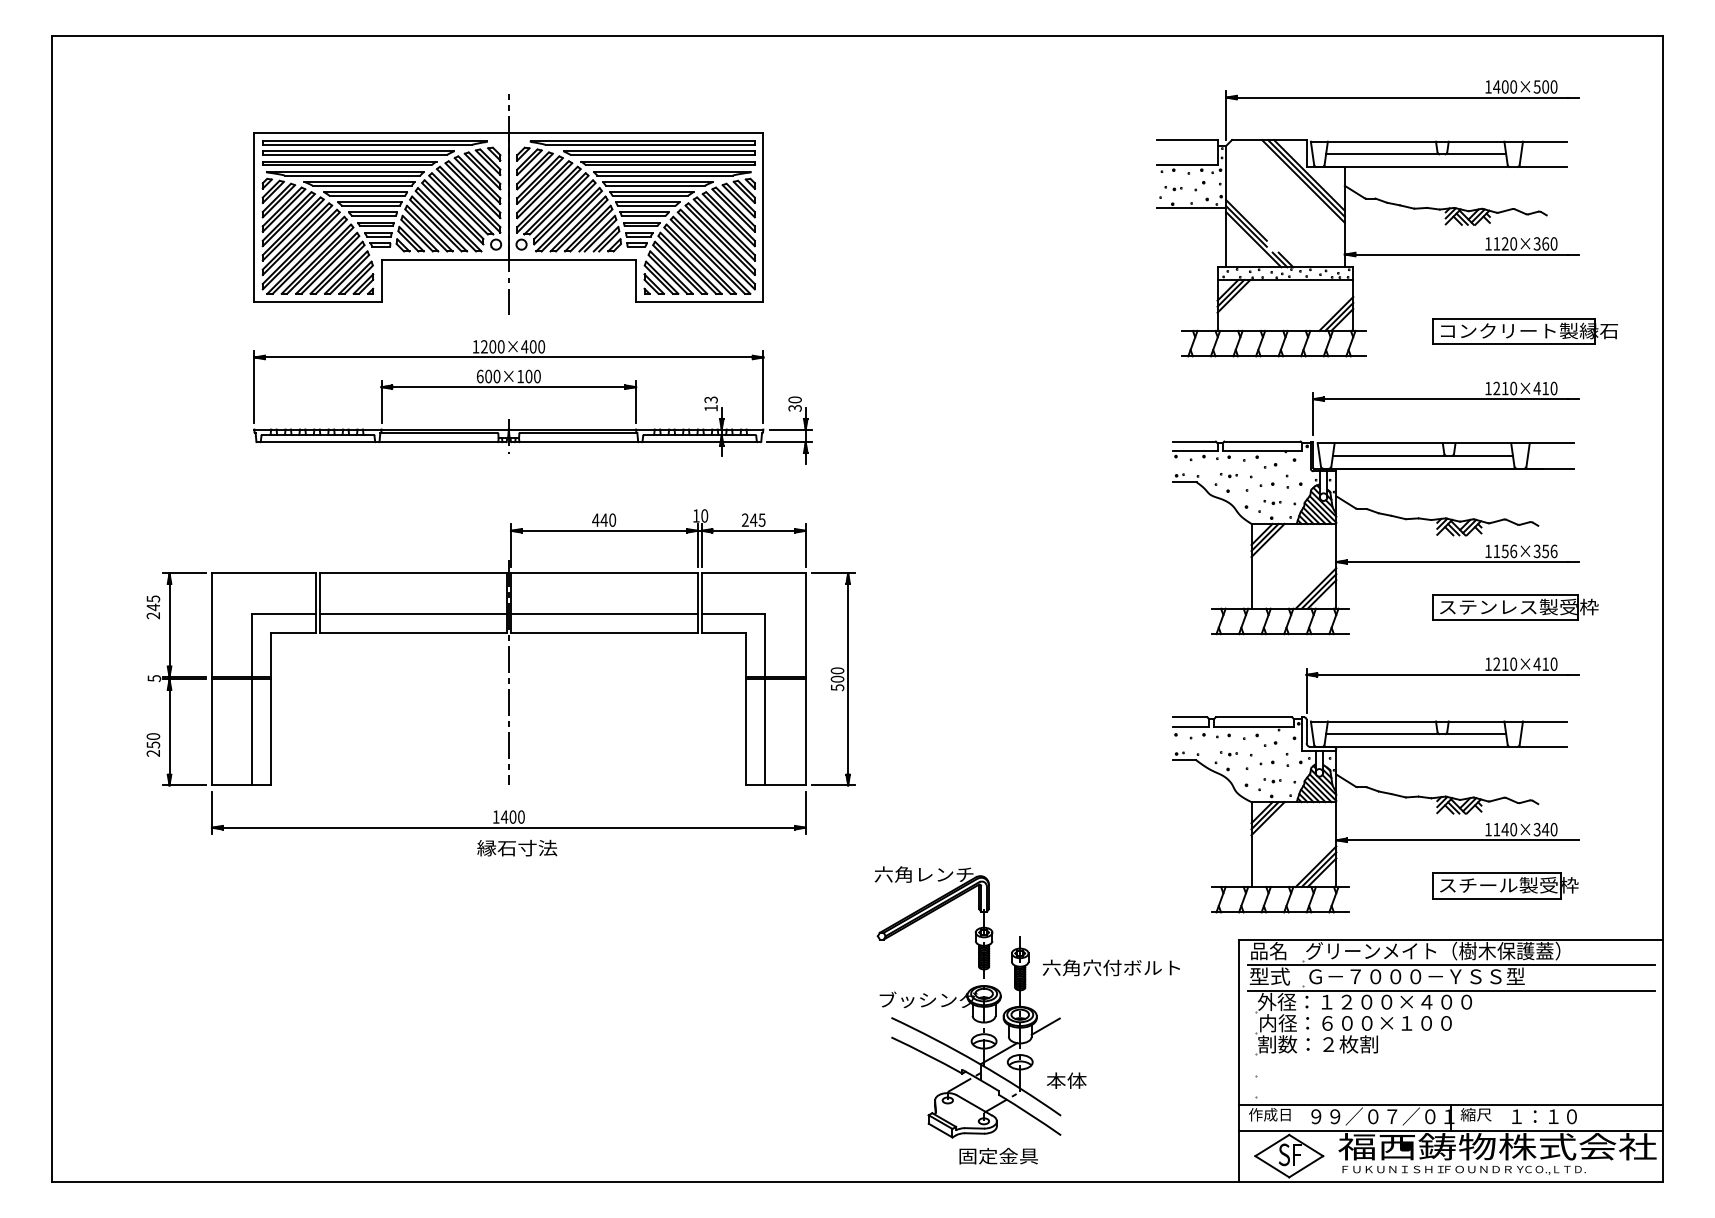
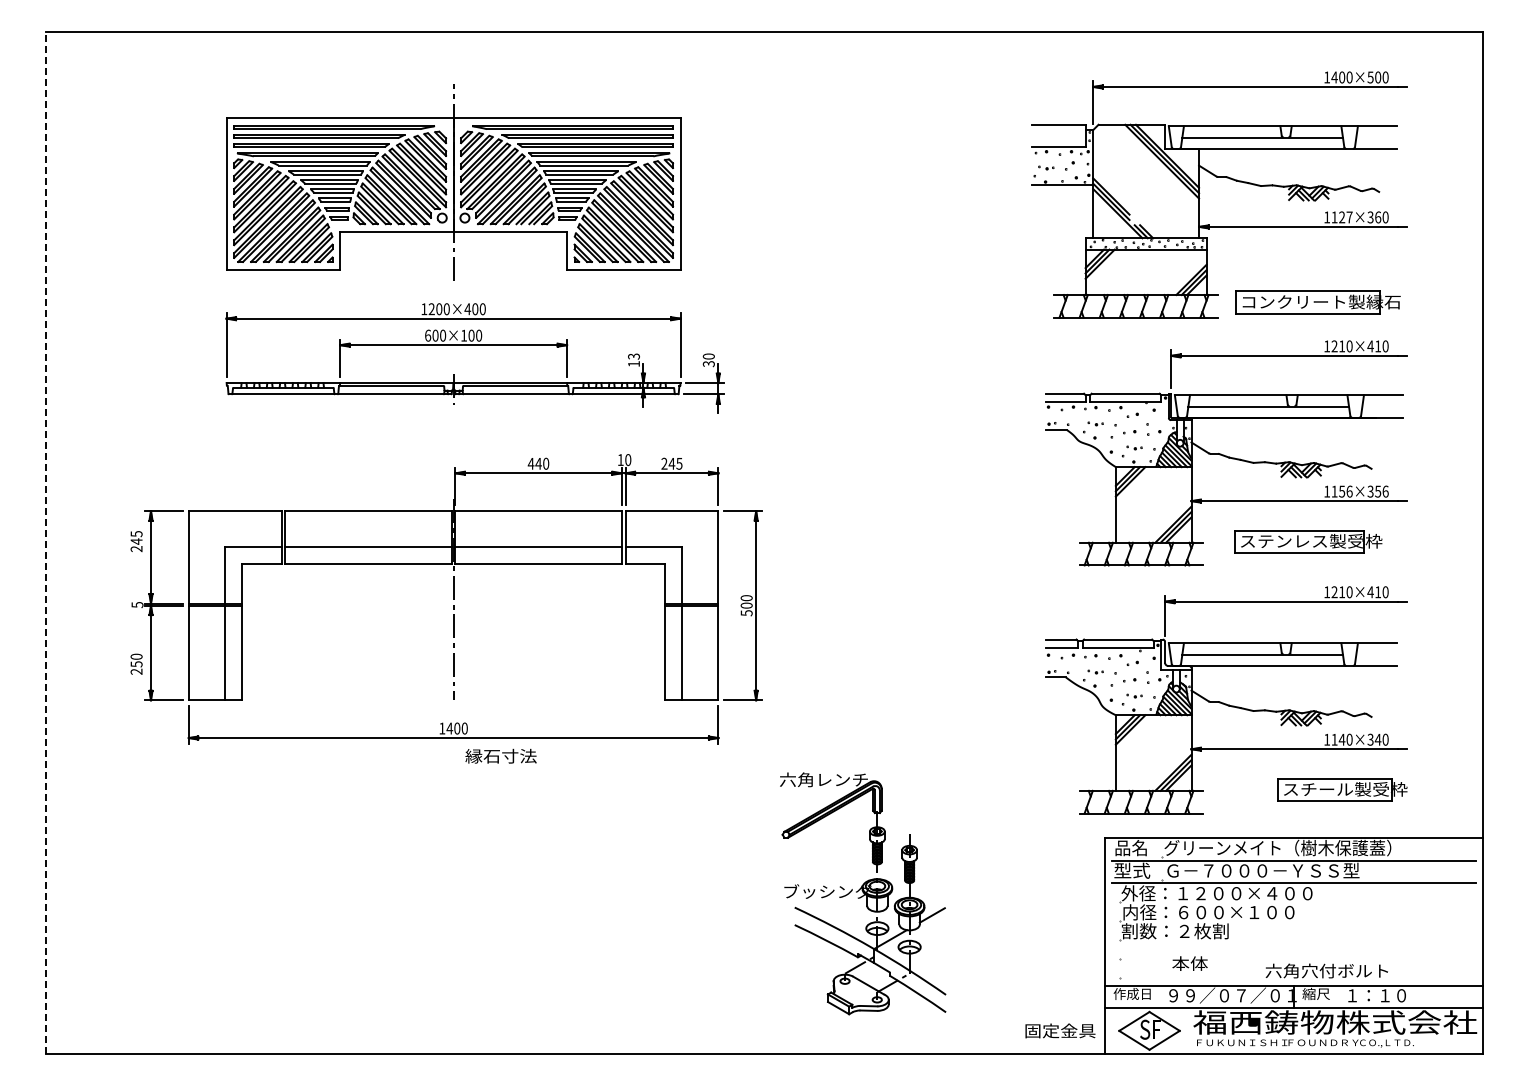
text: (1513, 243) -> (1349, 217), 1120×360 -> 1127×360
part: (1524, 331) -> (1317, 302), moved
part: (1515, 607) -> (1308, 541), moved
line: (51, 609) -> (45, 543), solid -> dashed
text: (516, 847) -> (500, 755), moved
text: (1110, 967) -> (1326, 970), moved
text: (1066, 1080) -> (1189, 963), moved
text: (998, 1155) -> (1060, 1030), moved

